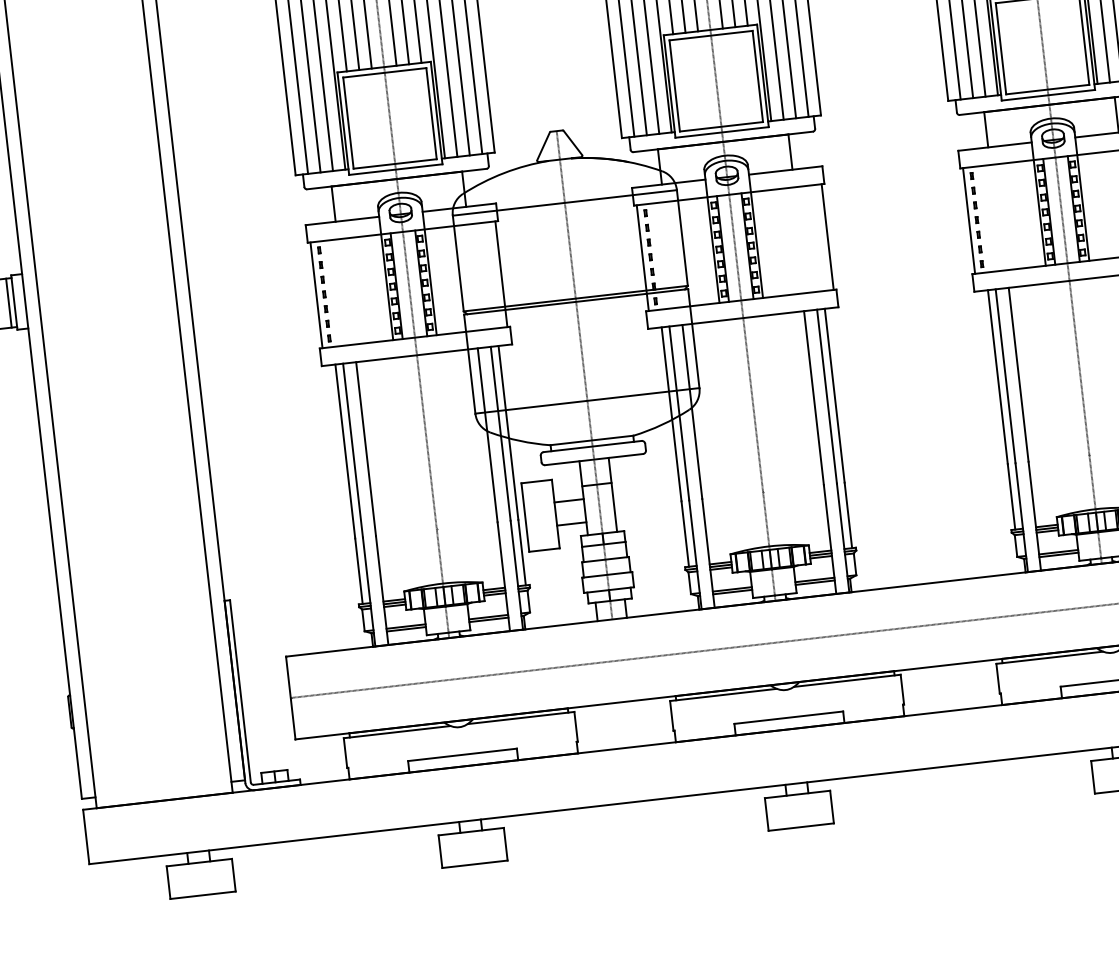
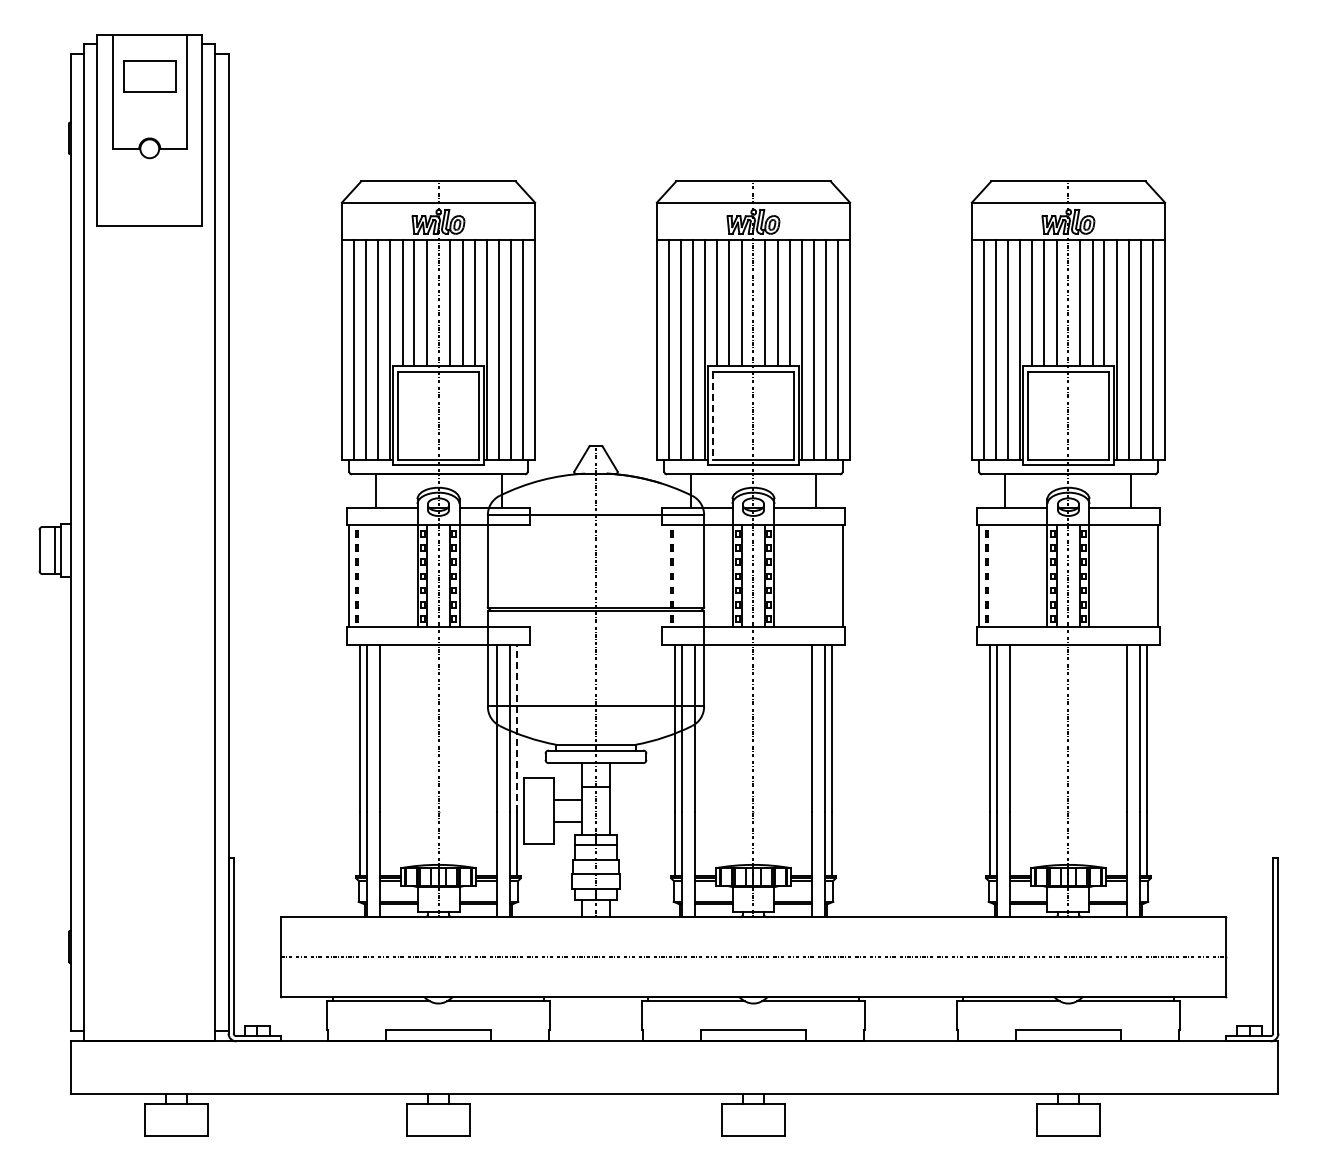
line: (674, 85) -> (713, 415), solid -> dashed
line: (643, 258) -> (664, 576), removed
line: (501, 274) -> (527, 576), removed
line: (508, 432) -> (517, 728), solid -> dashed

